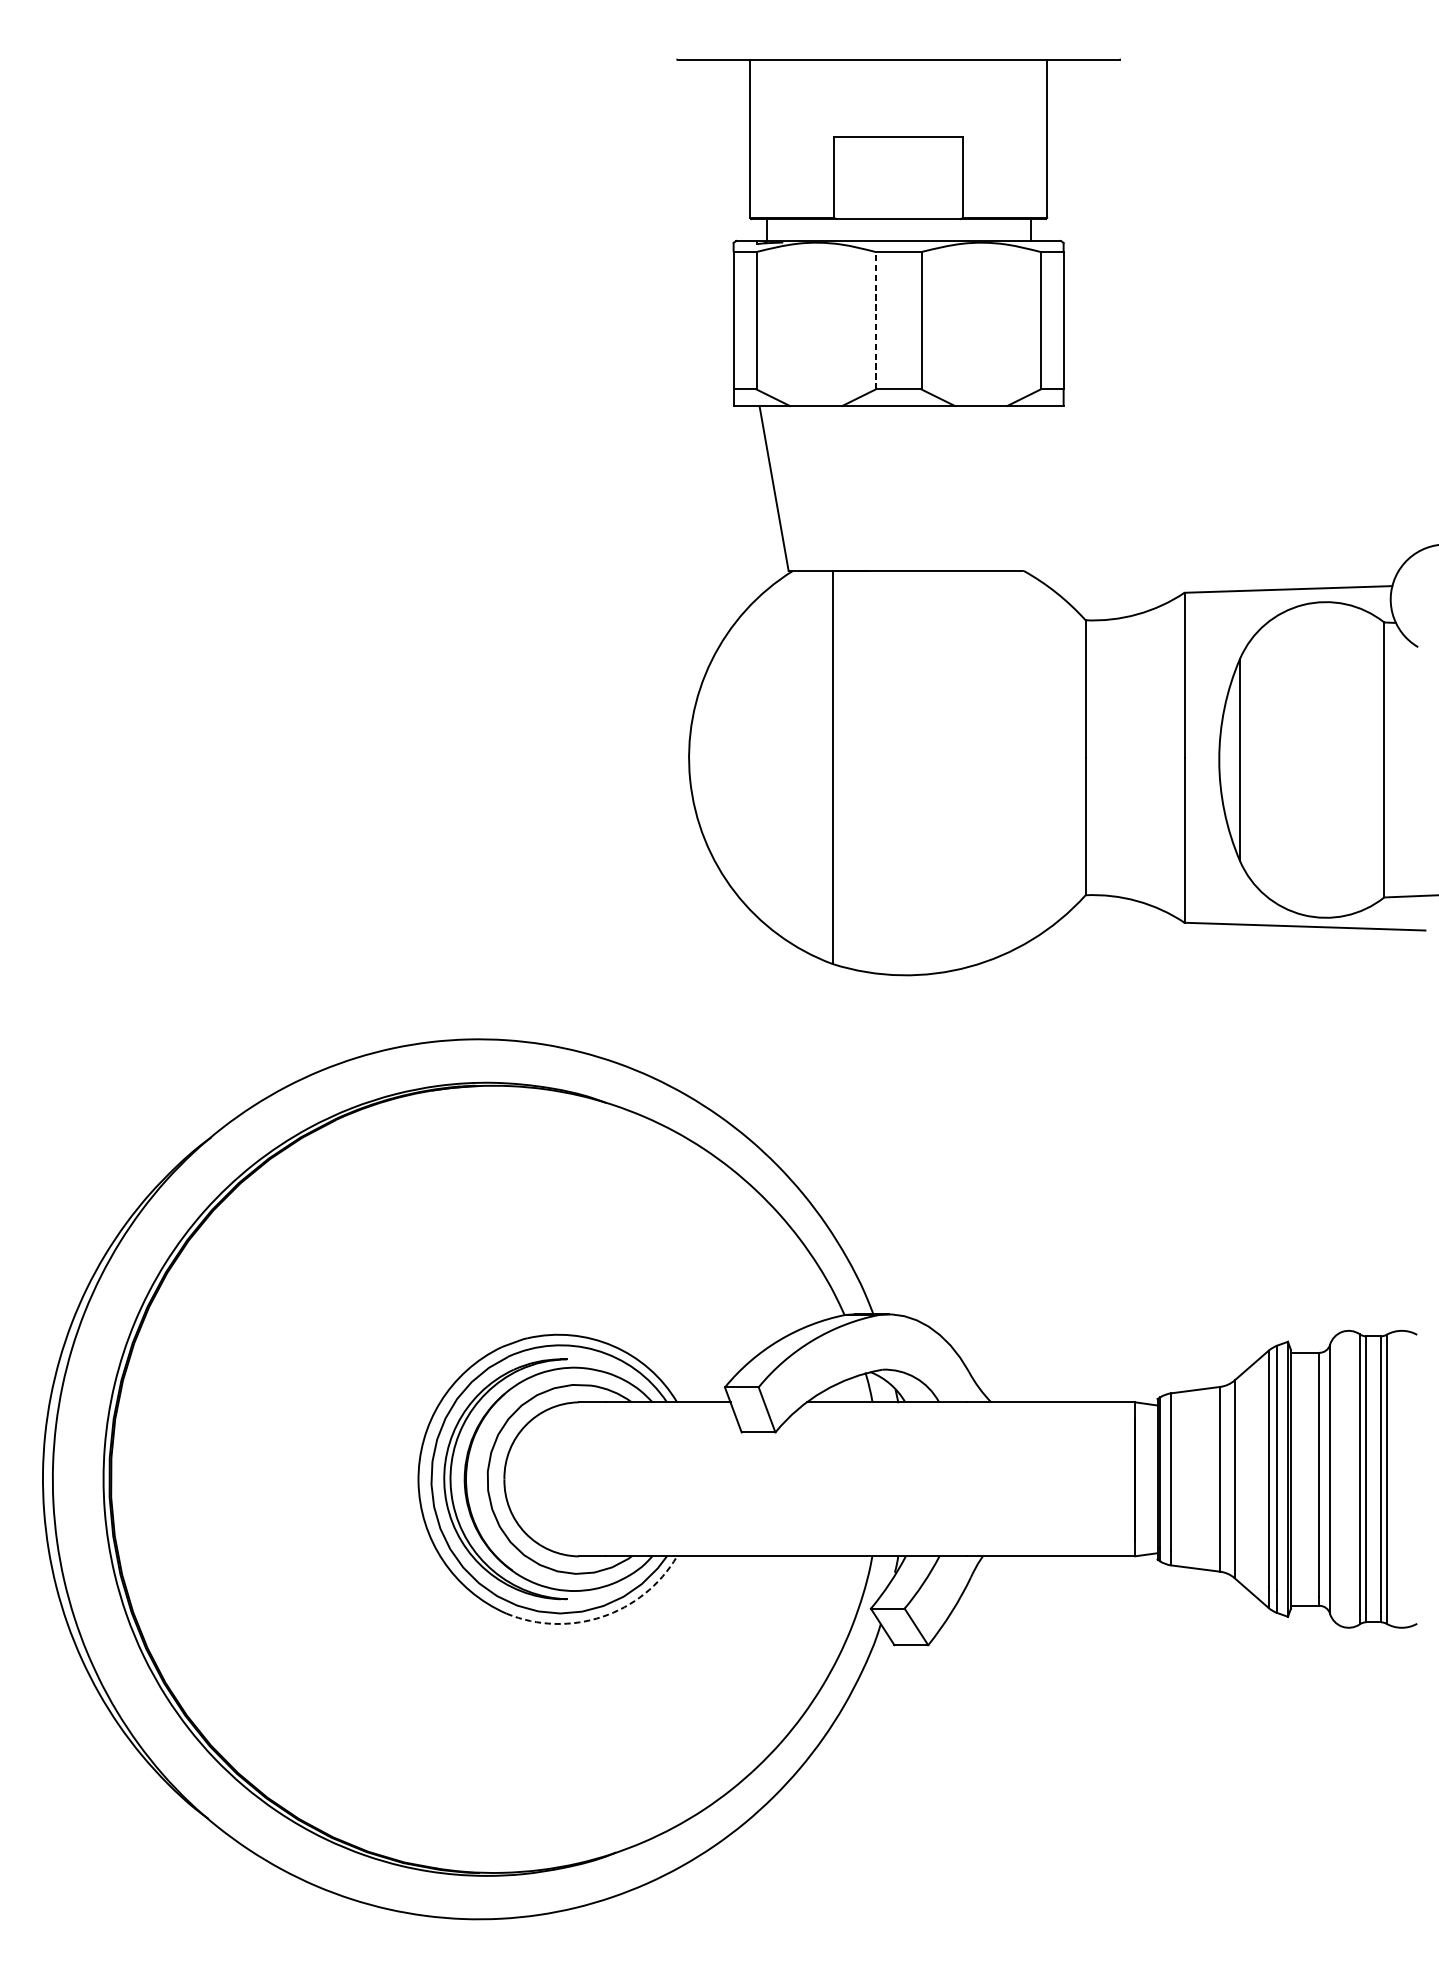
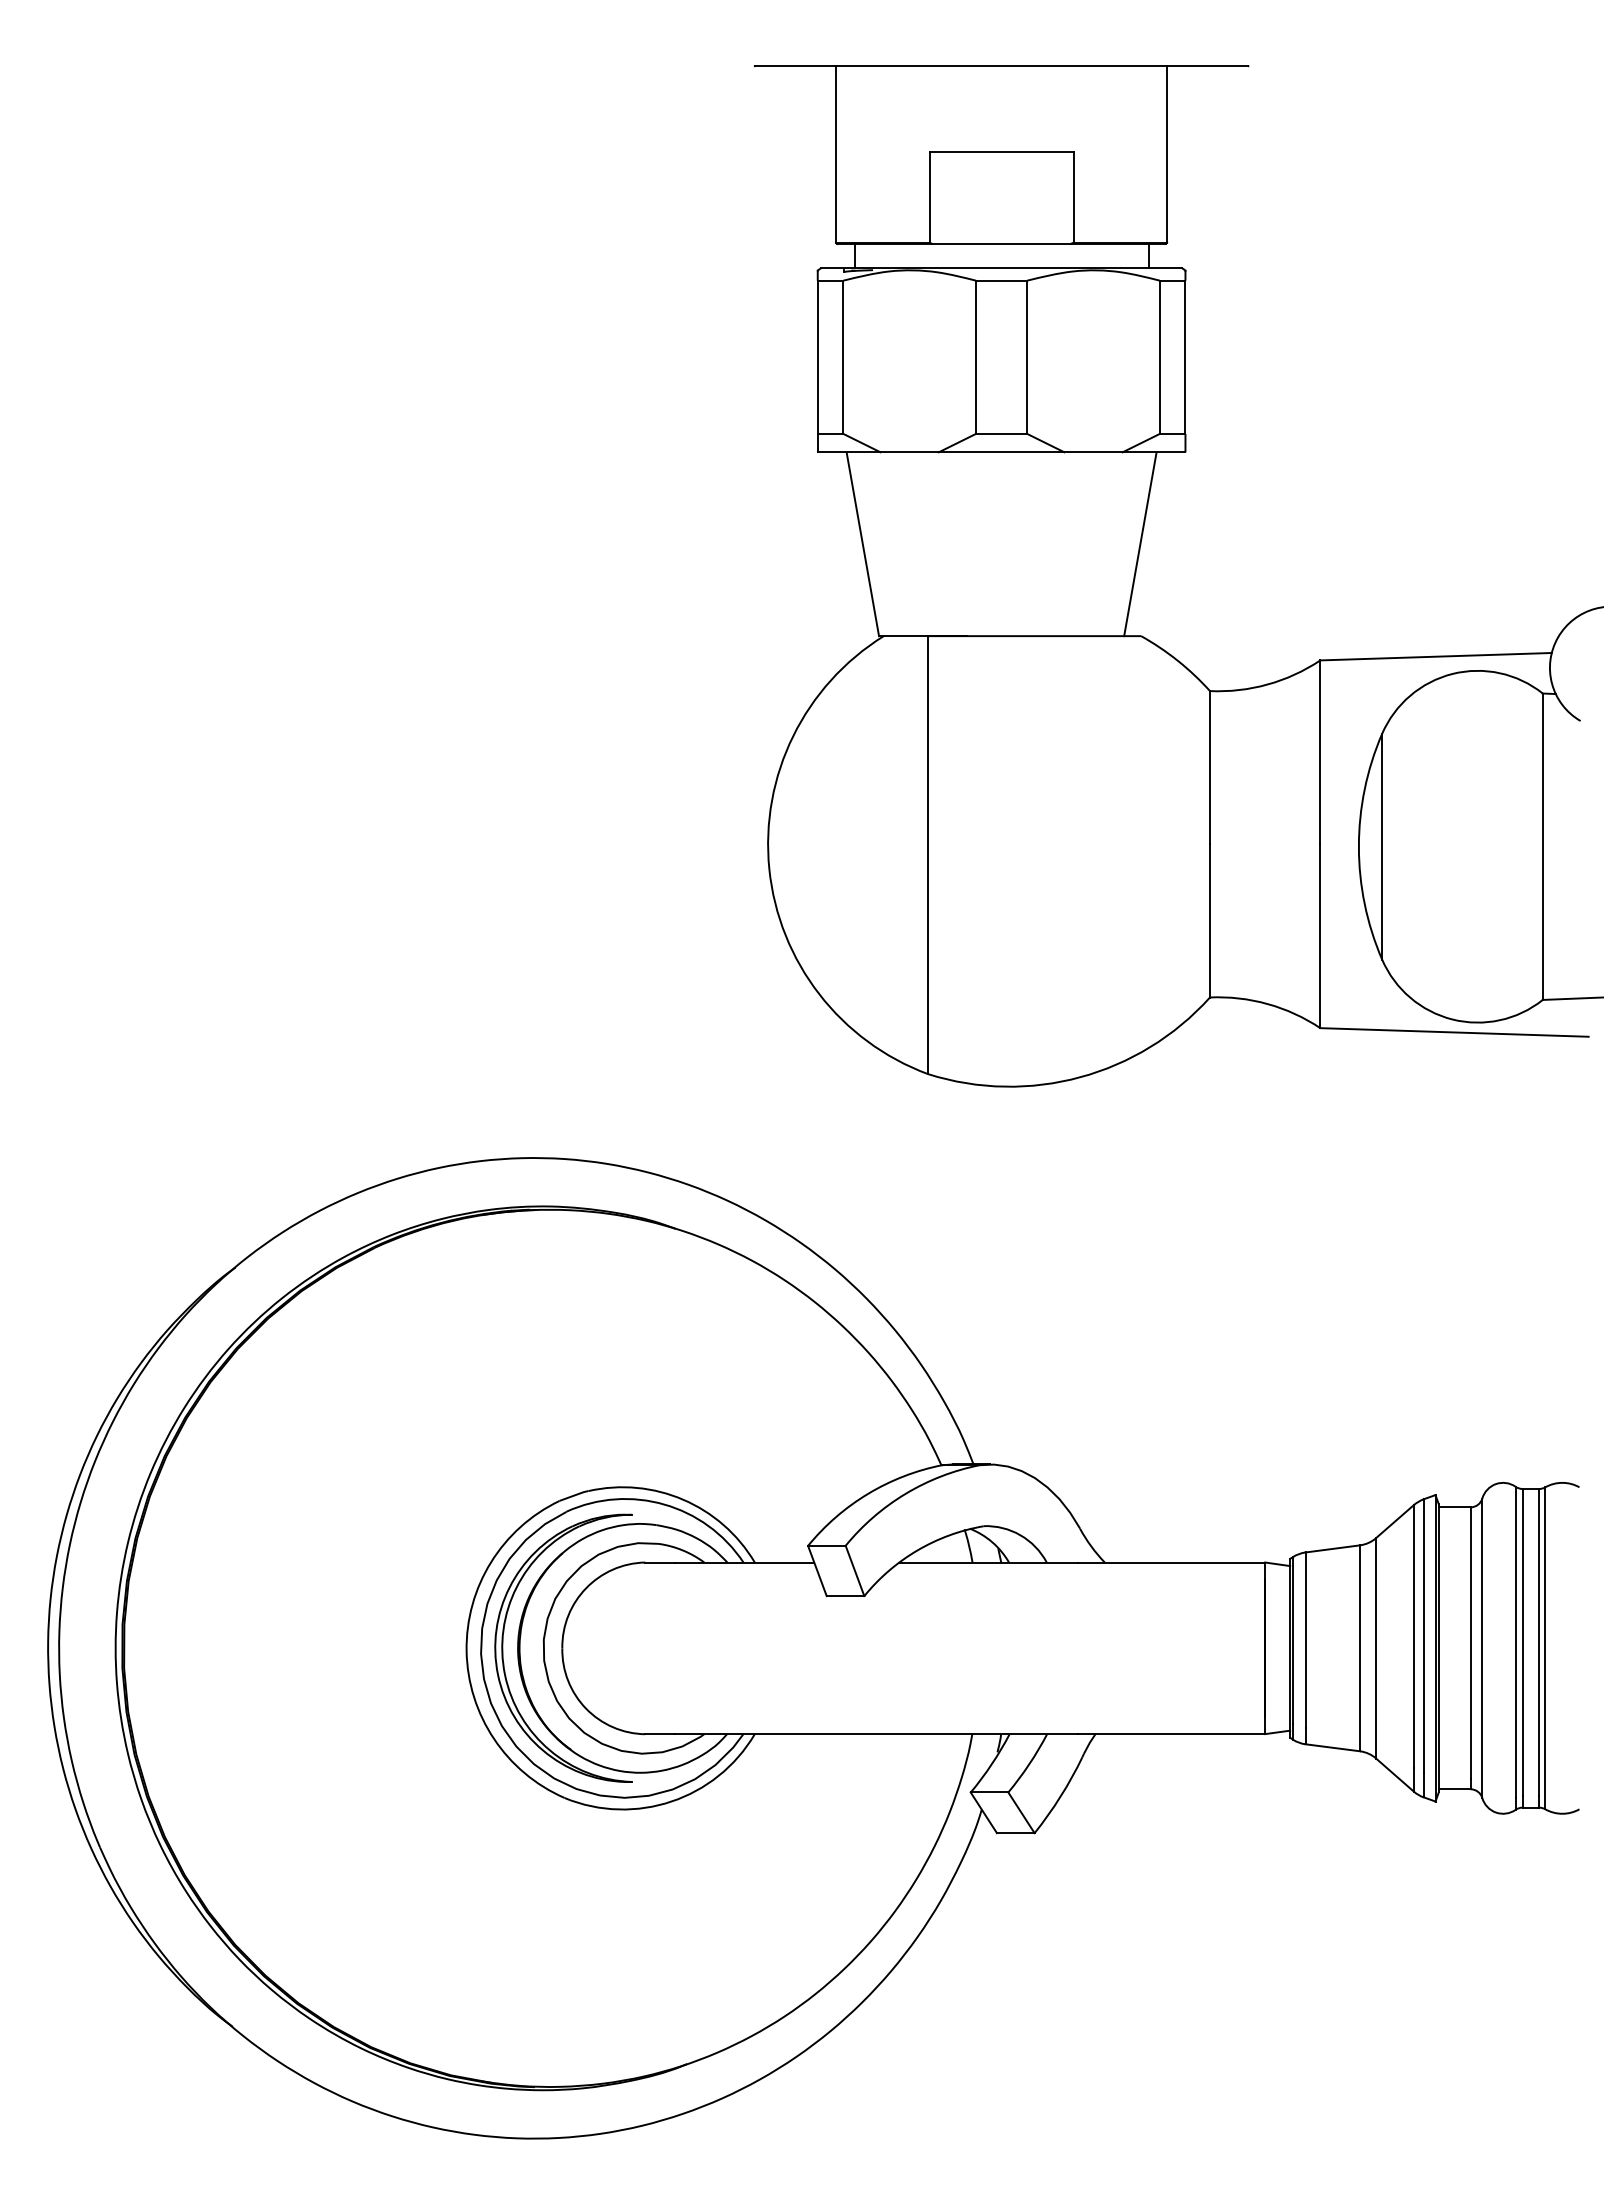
line: (876, 320) -> (976, 357), dashed -> solid
line: (1023, 488) -> (1140, 544), added
arc: (602, 1616) -> (671, 1801), dashed -> solid

